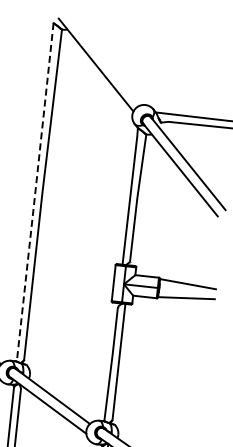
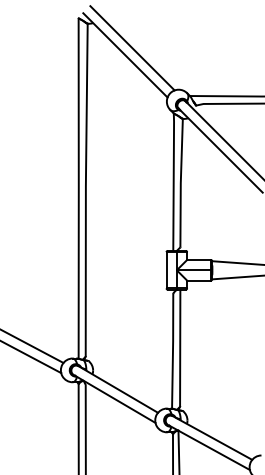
line: (103, 59) -> (132, 48), added
line: (35, 192) -> (78, 188), dashed -> solid

